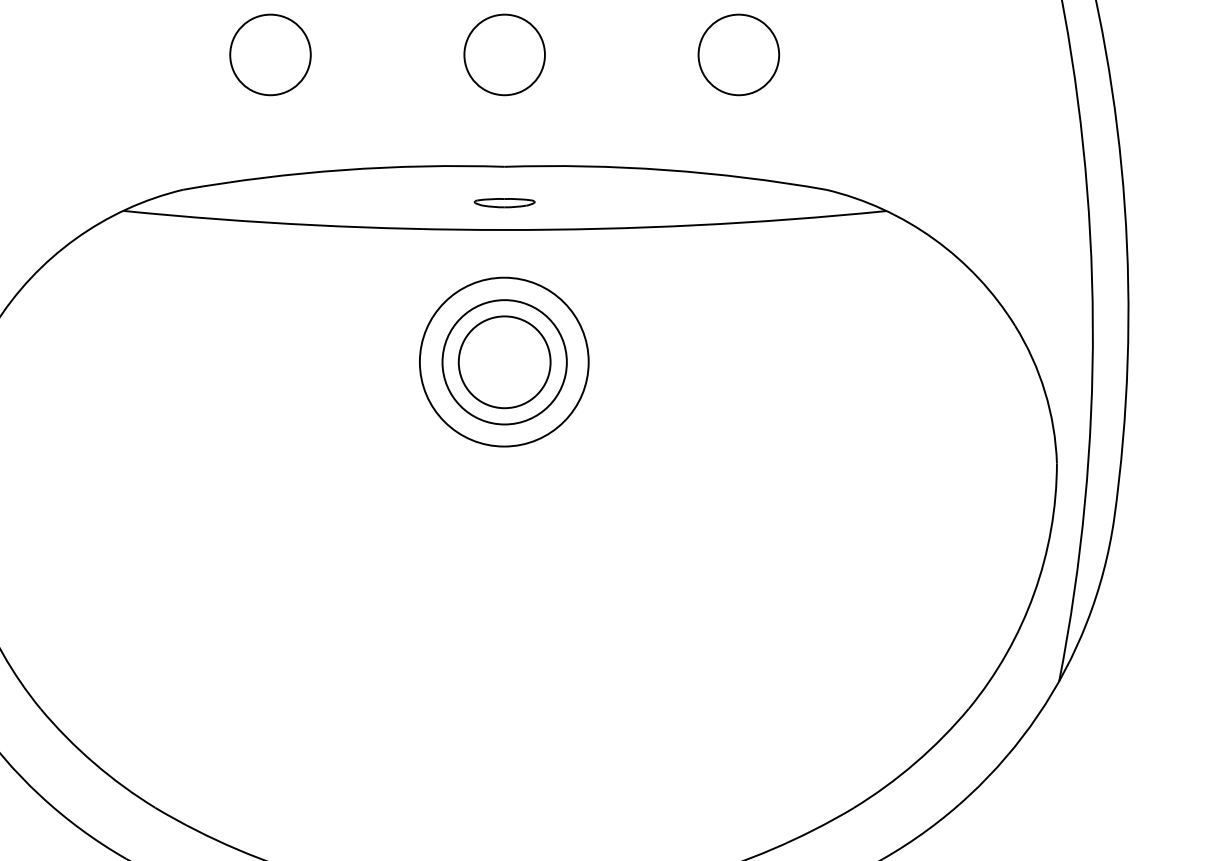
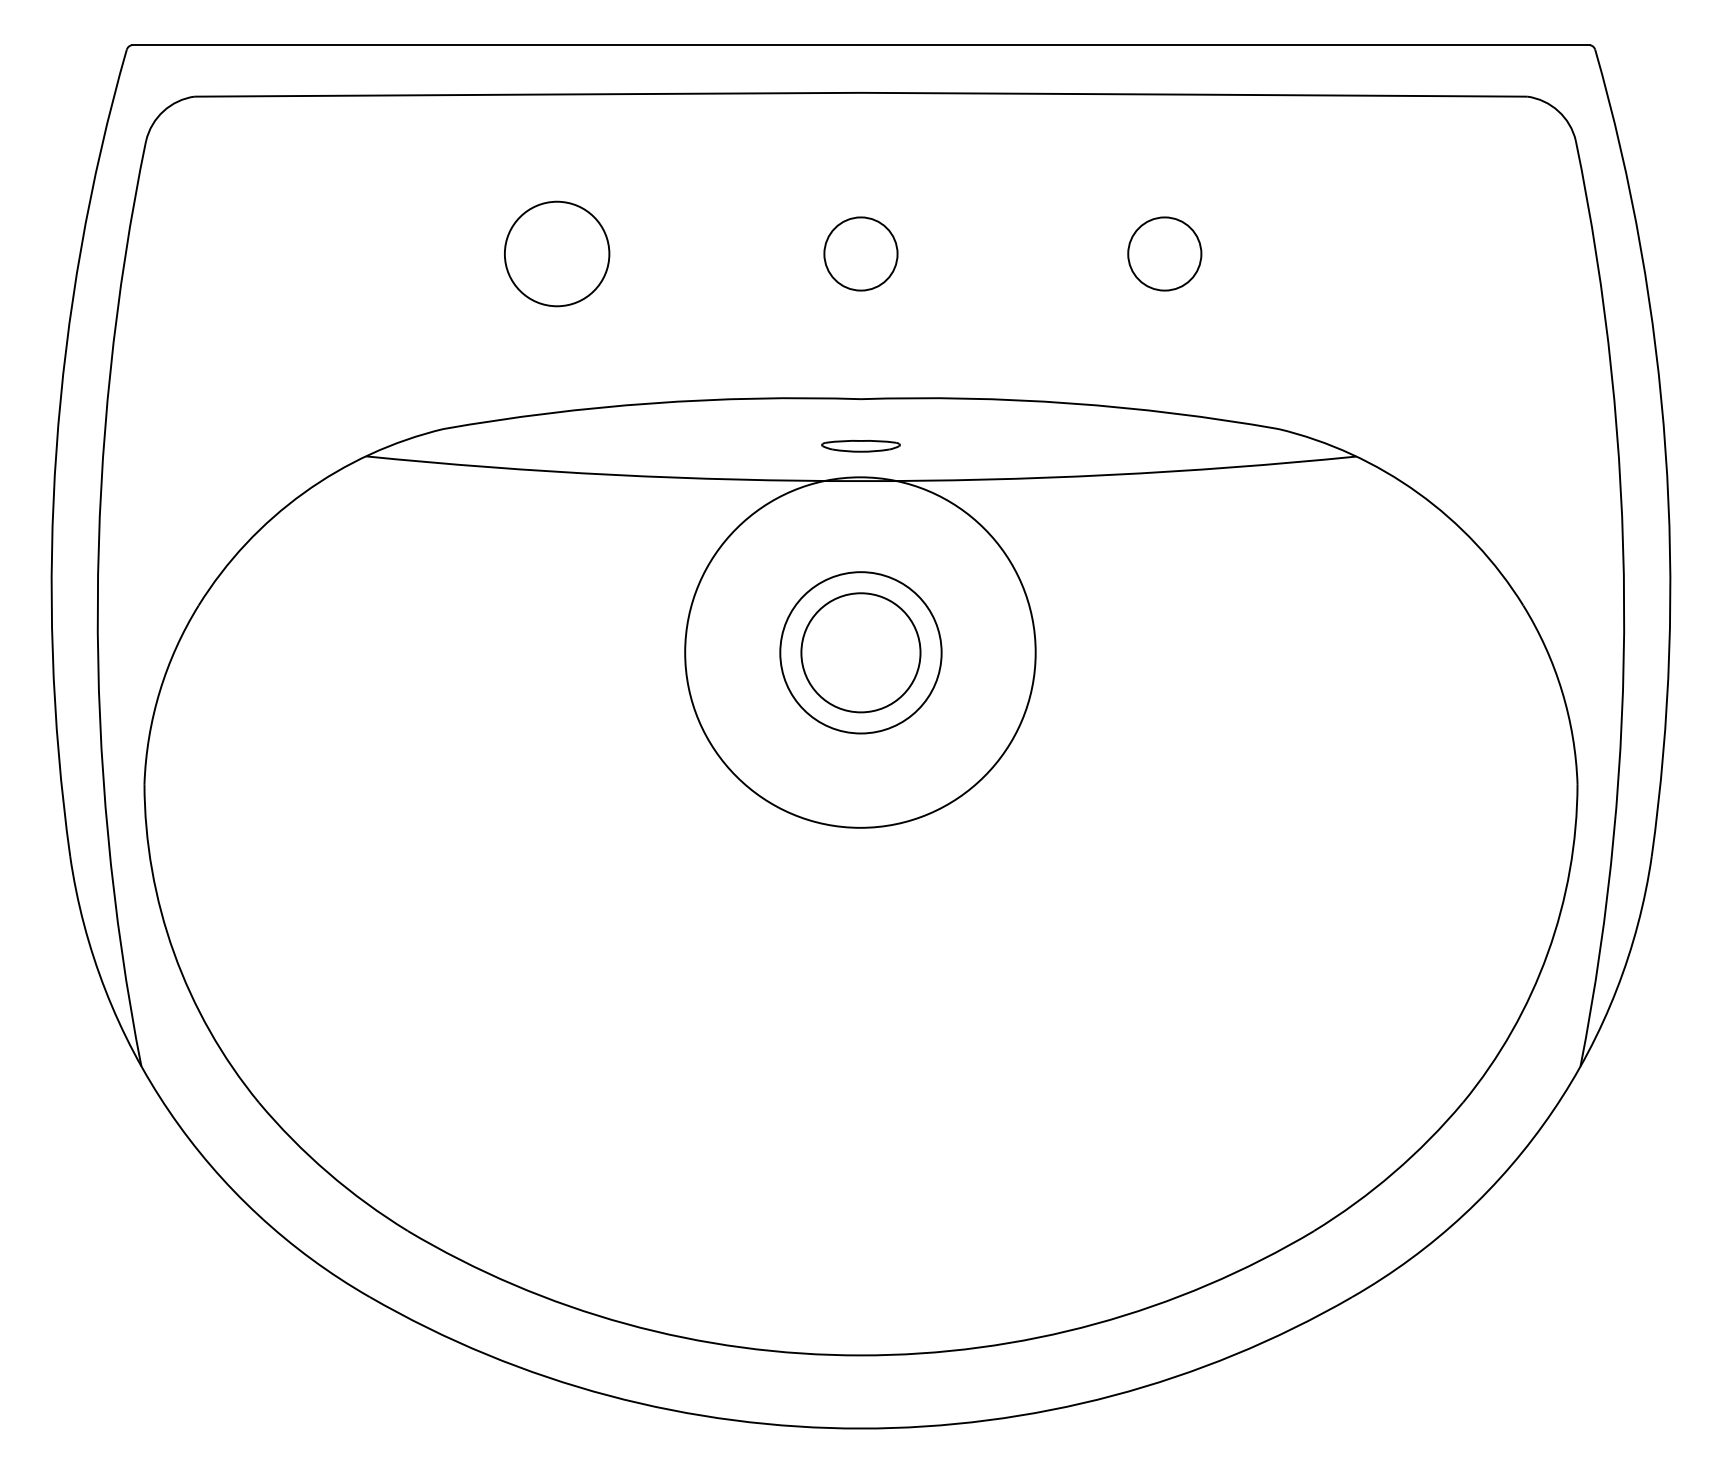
circle: (504, 54) -> (860, 253), size x0.7
circle: (738, 54) -> (1164, 253), size x0.7
circle: (503, 362) -> (859, 652), size x1.6

